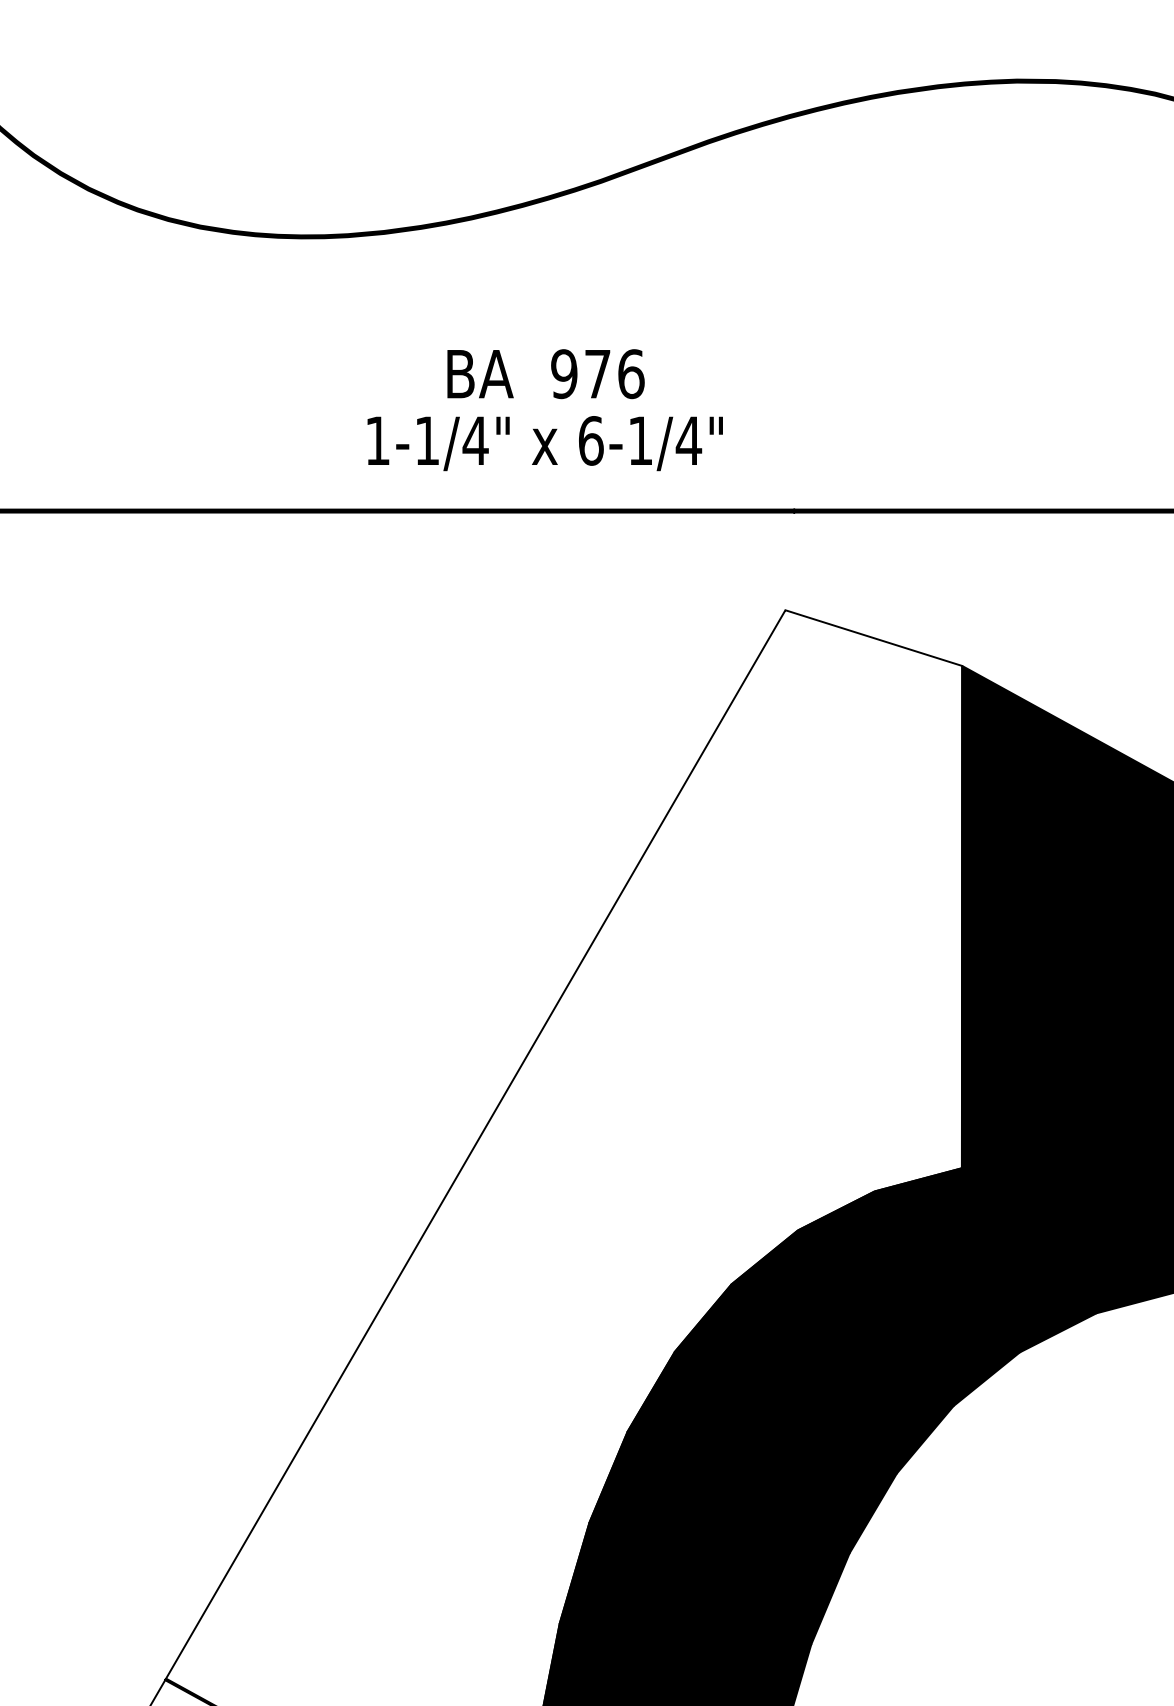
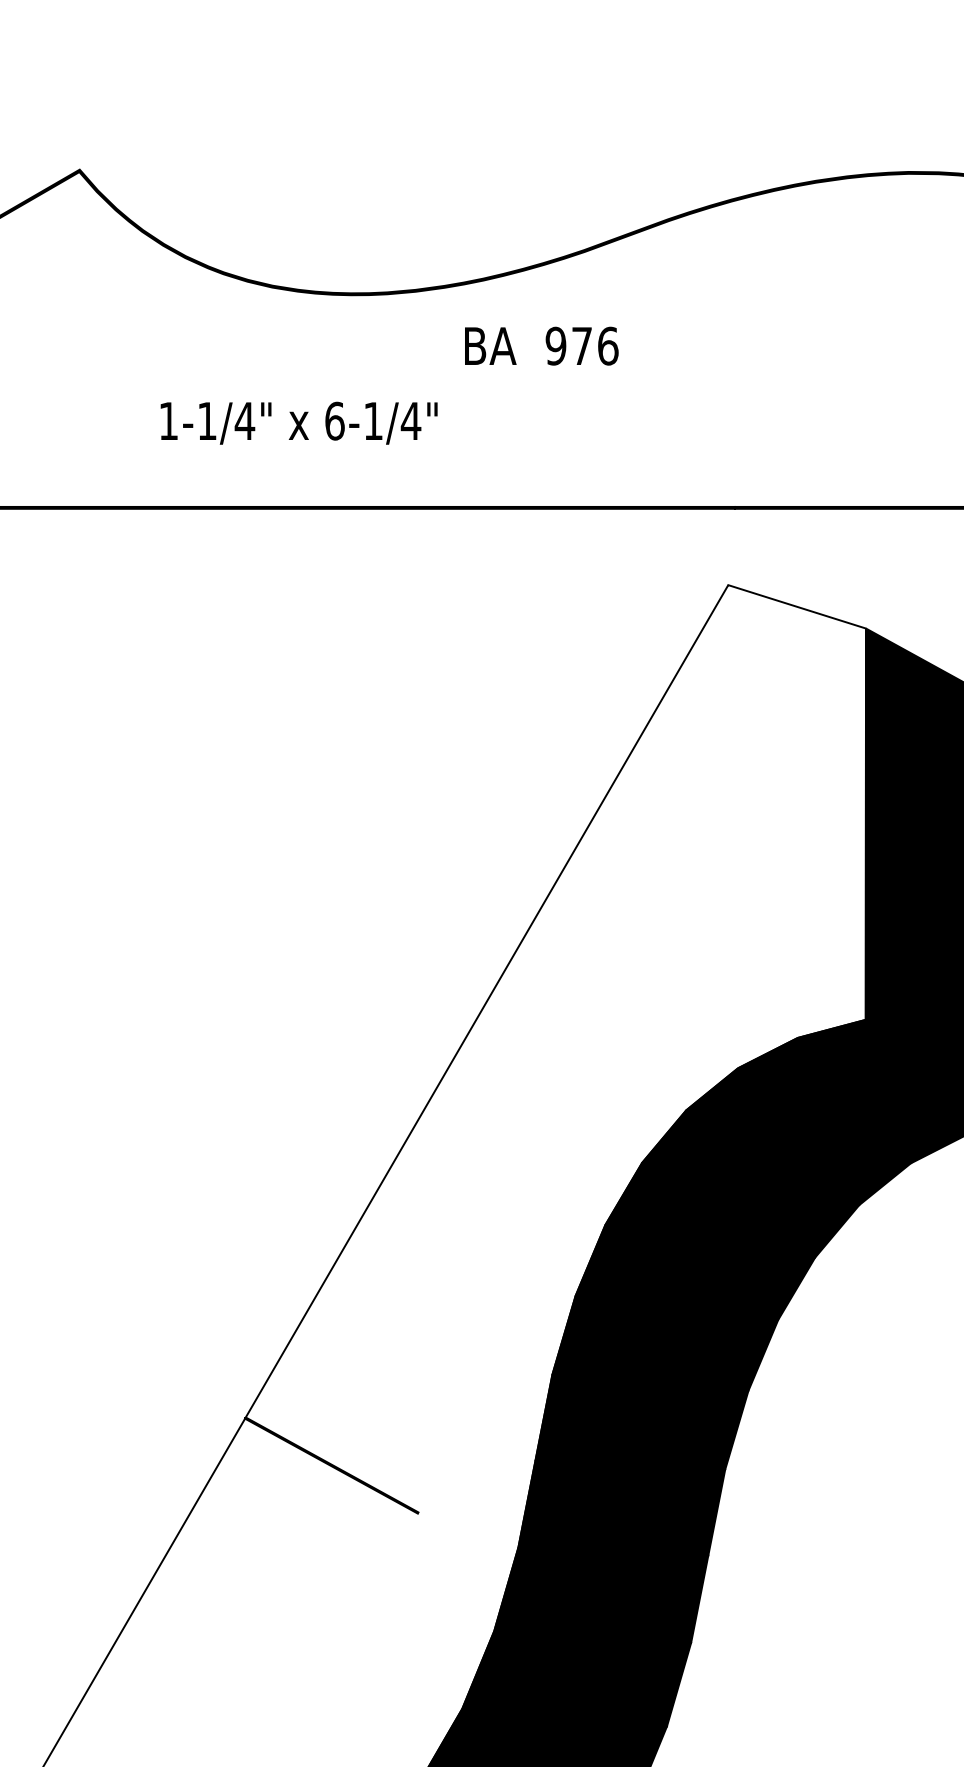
text: (545, 373) -> (541, 345), moved
text: (544, 442) -> (298, 422), moved

